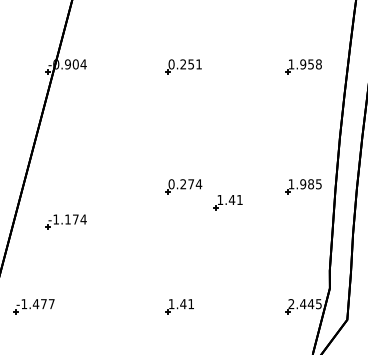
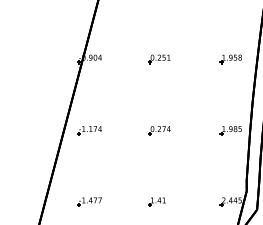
part: (227, 201) -> (185, 139), removed
part: (65, 221) -> (89, 130), moved
part: (33, 305) -> (89, 201), moved

